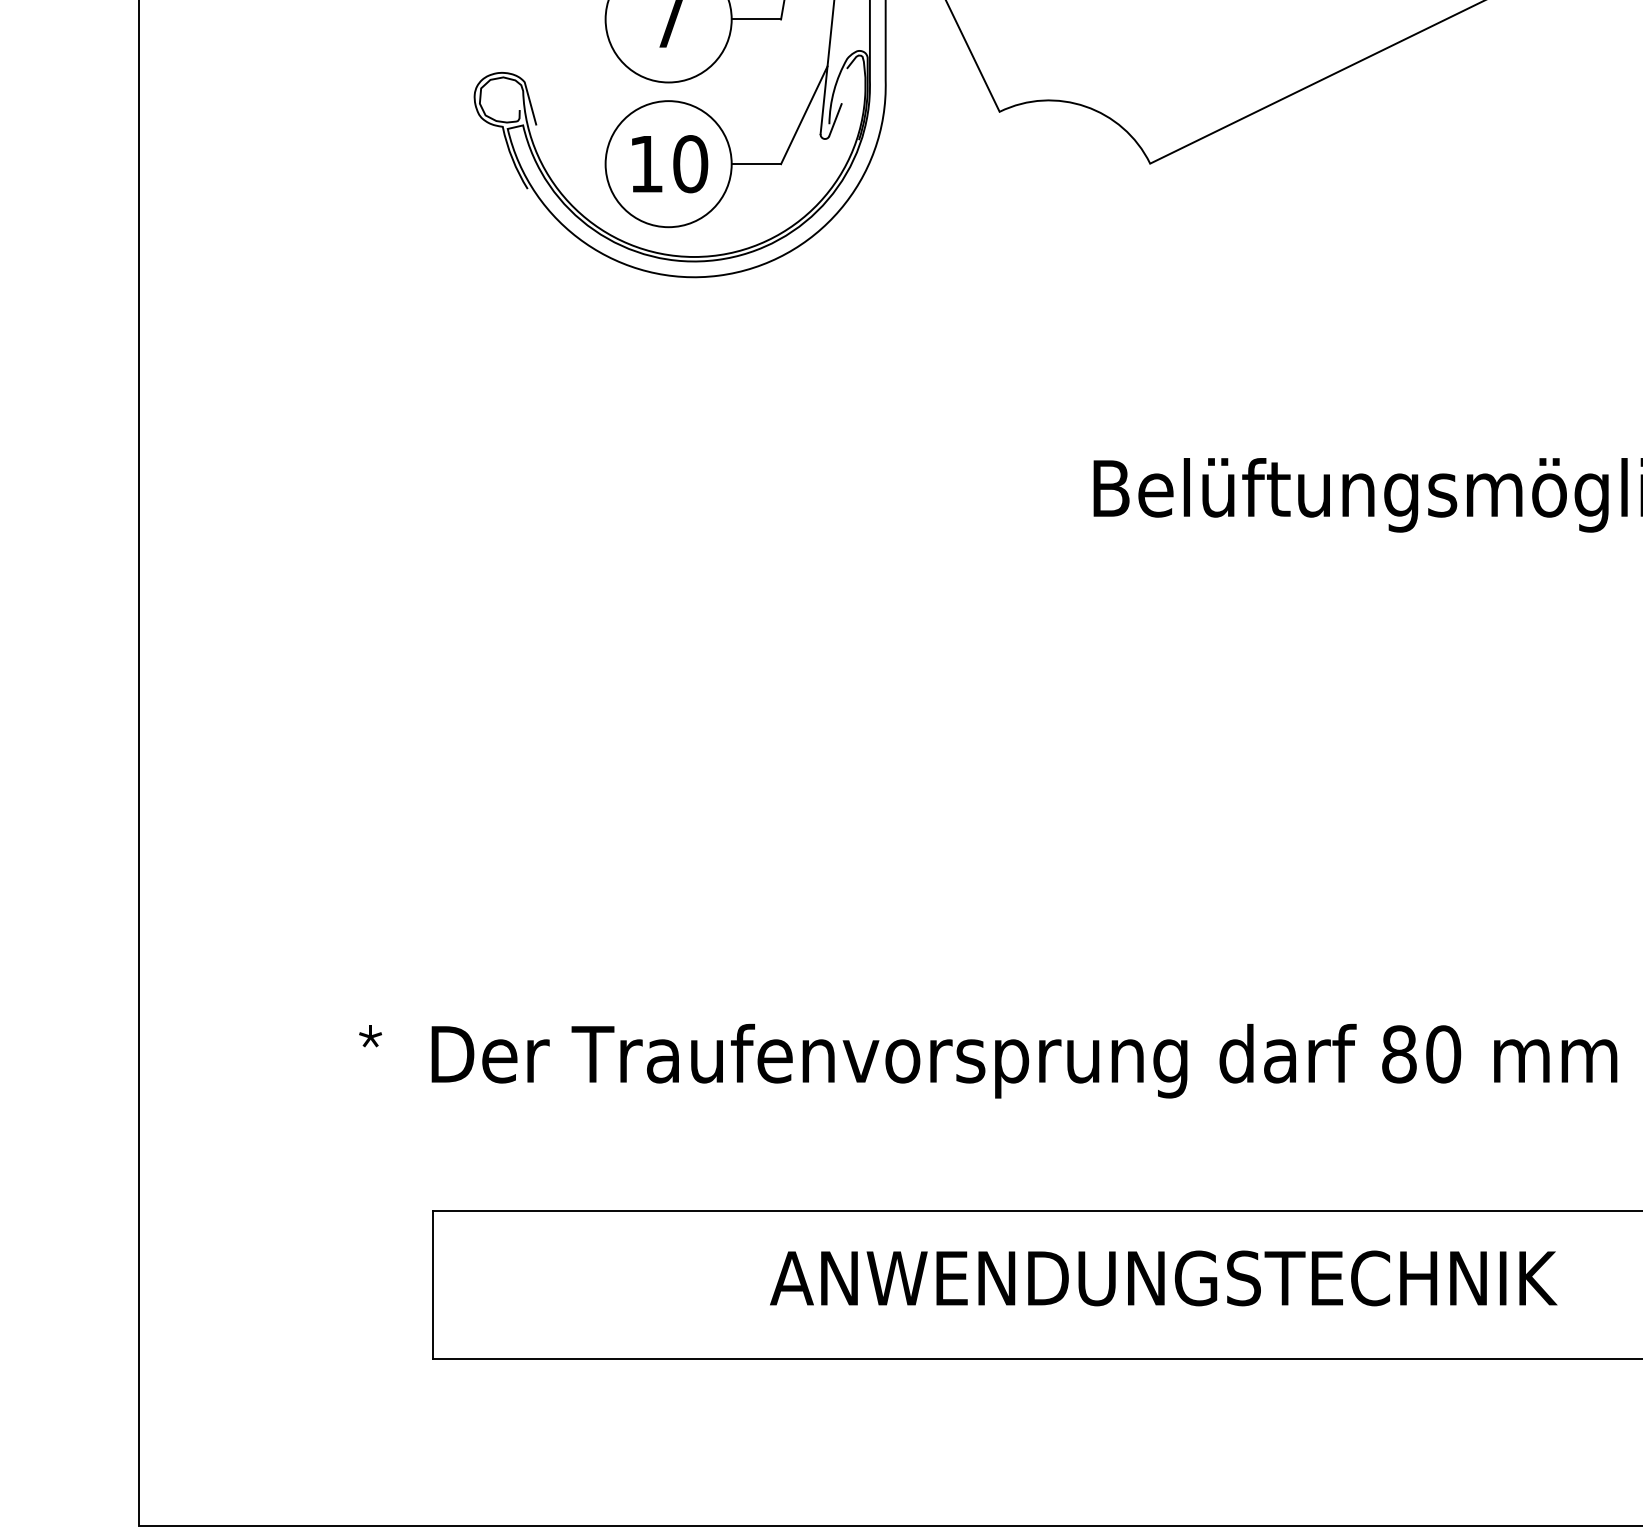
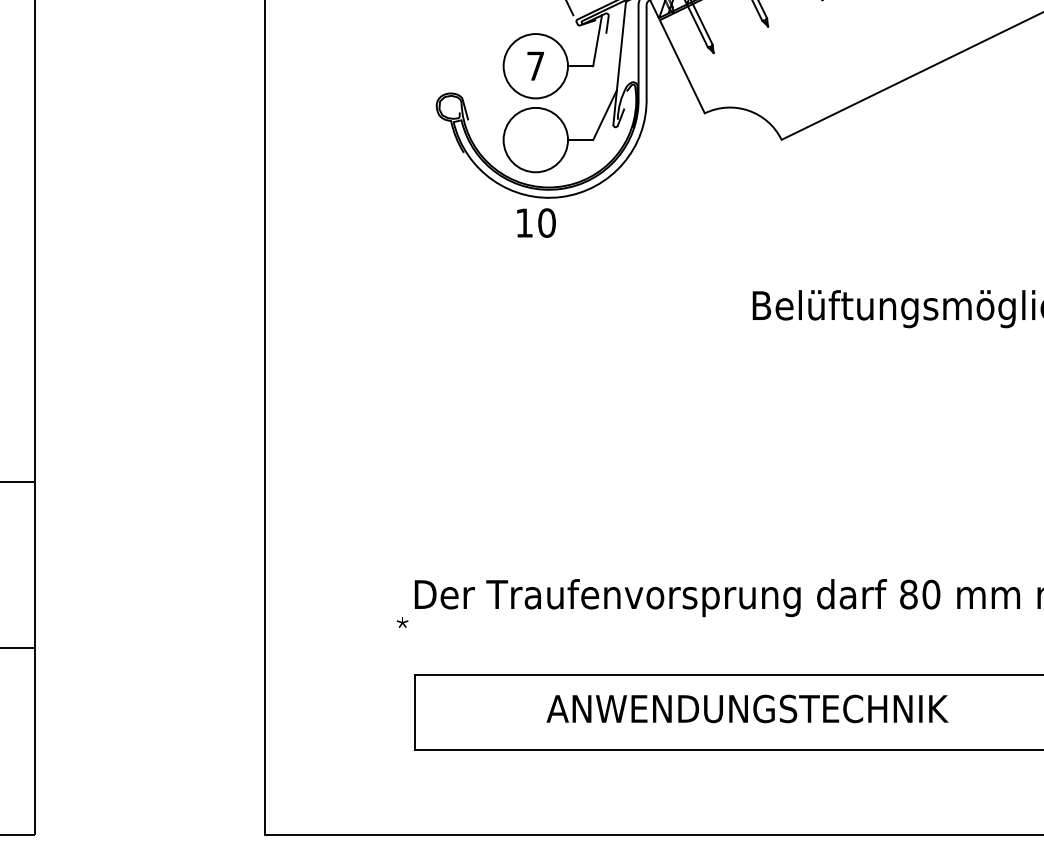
text: (670, 162) -> (536, 222), moved
part: (370, 1036) -> (402, 622), moved
text: (1163, 1277) -> (747, 708), moved

